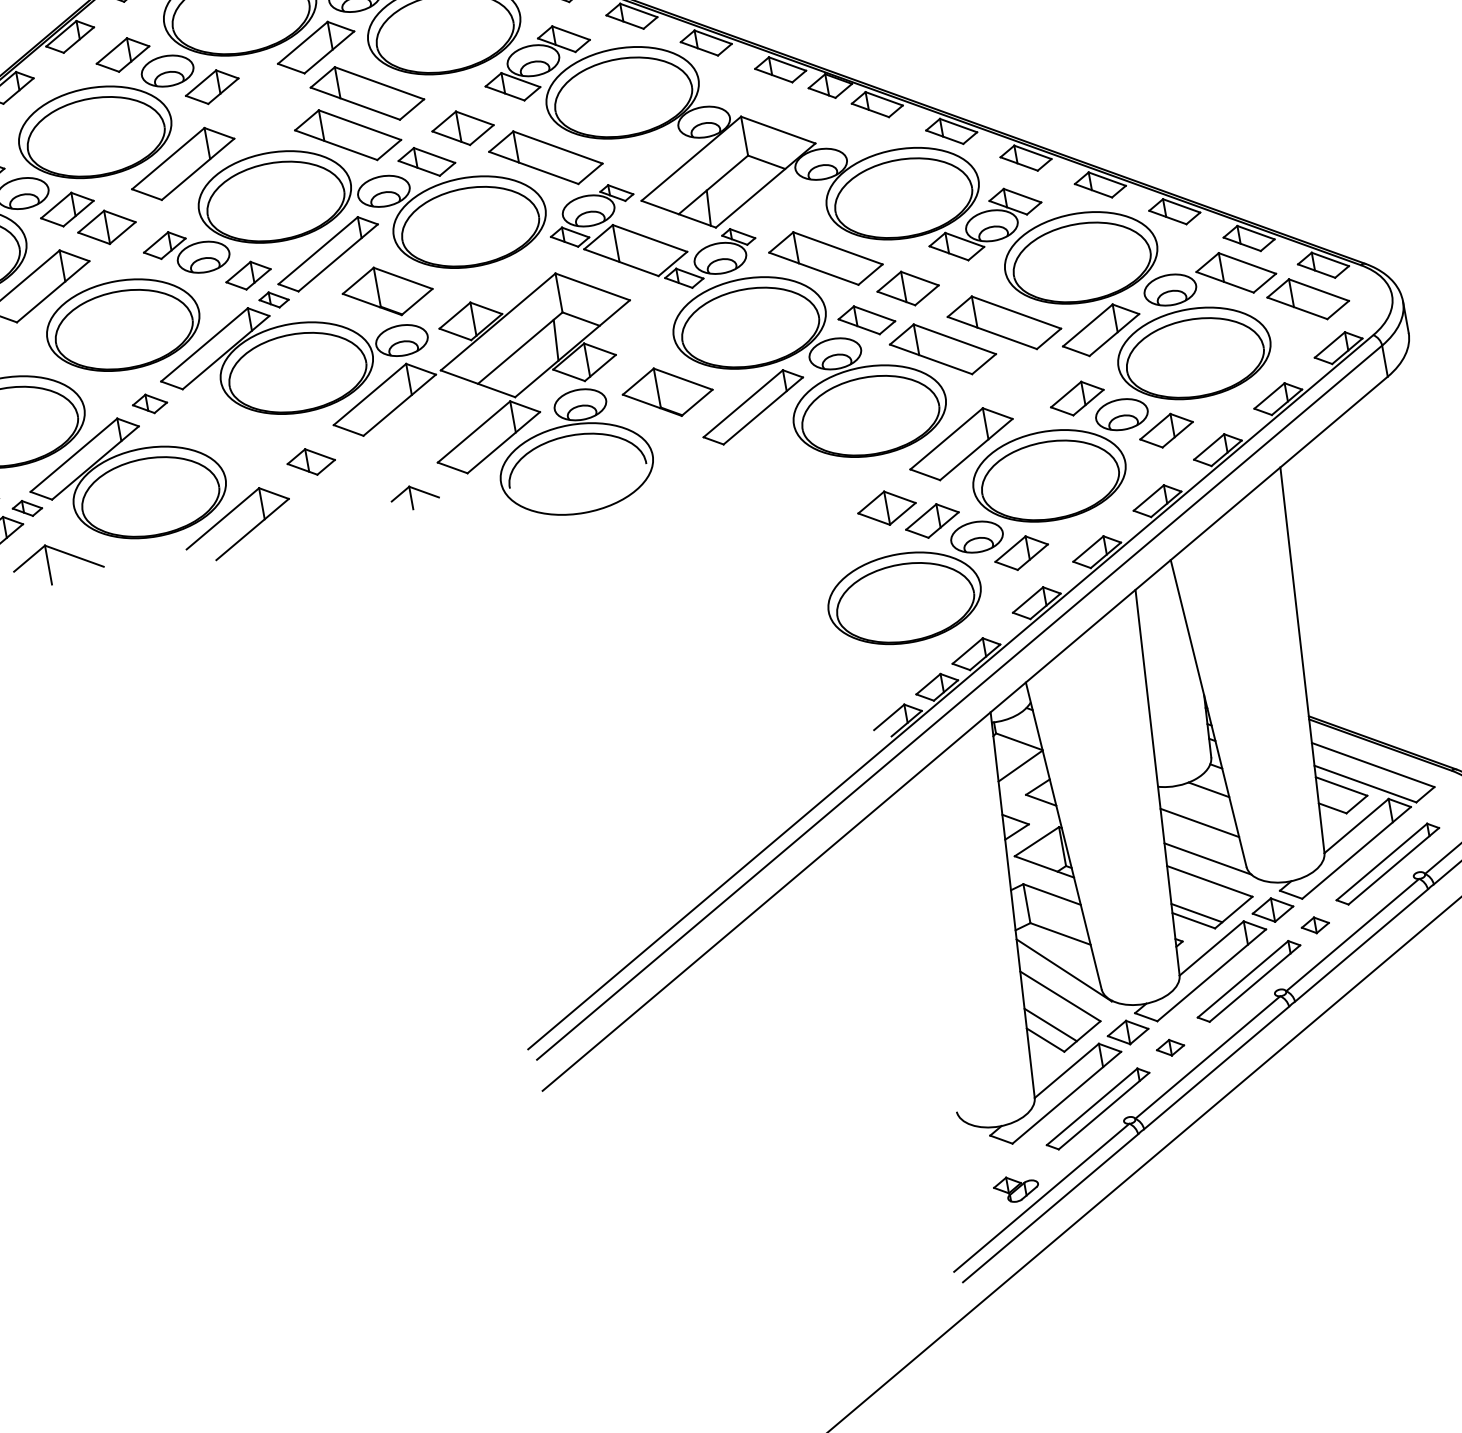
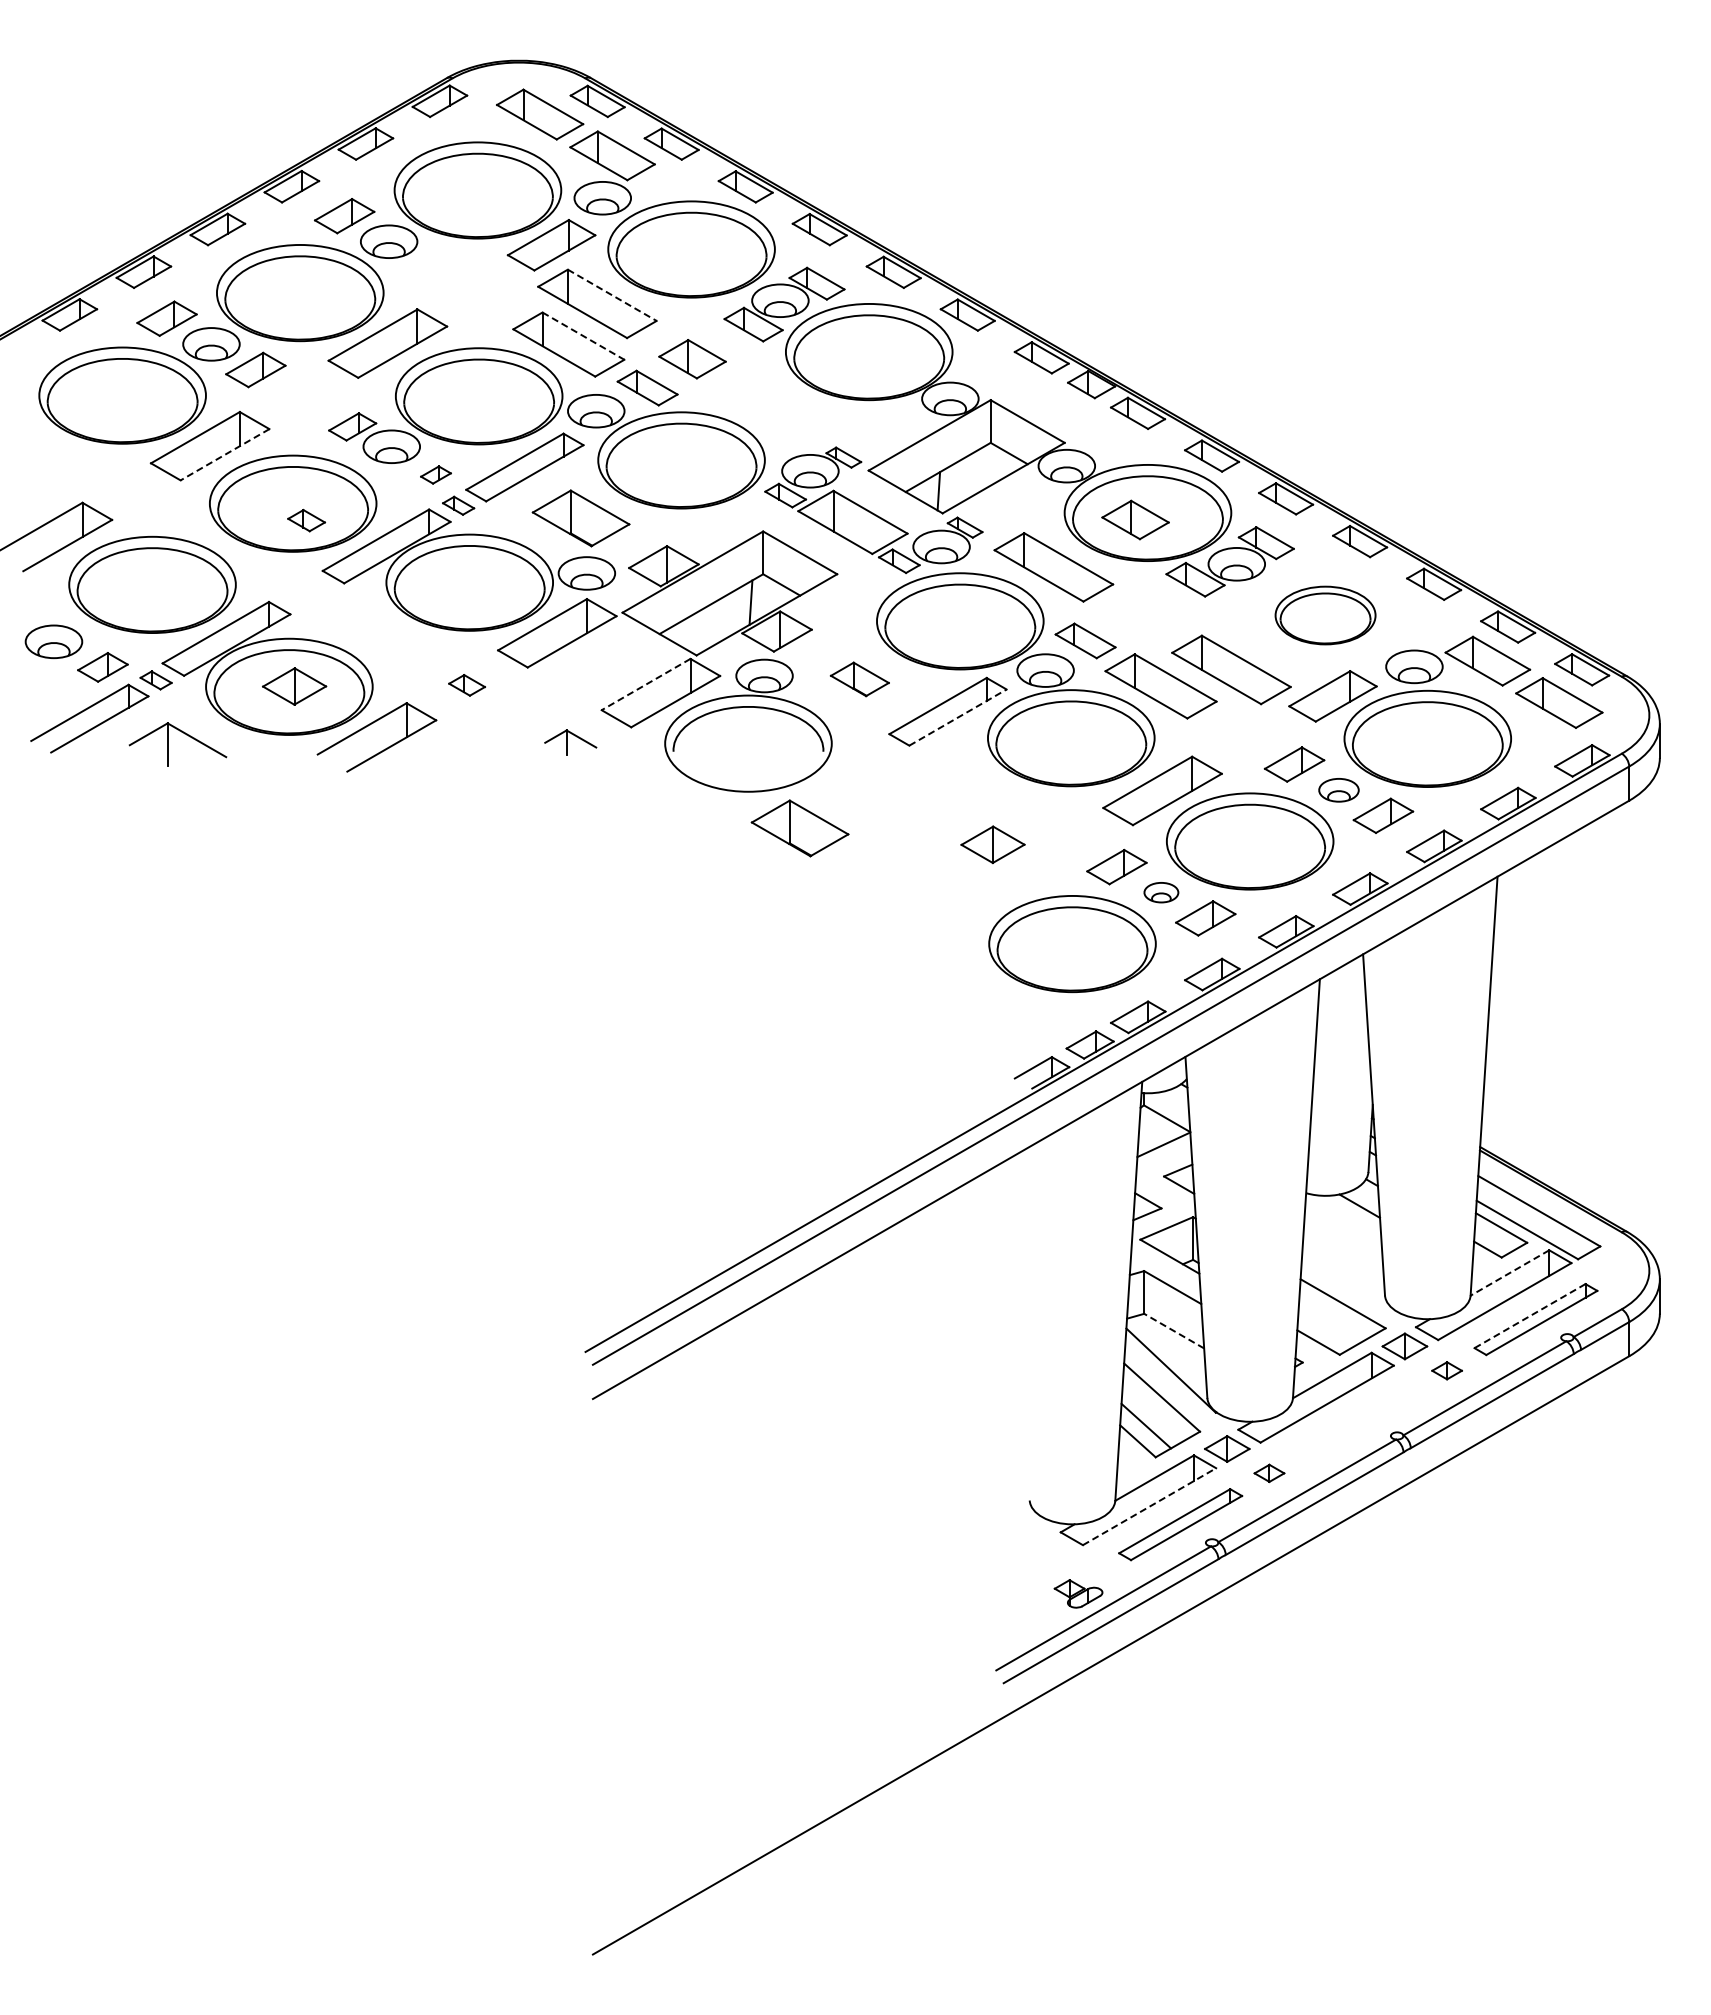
line: (379, 83) -> (612, 295), solid -> dashed
part: (212, 87) -> (433, 267), removed
line: (360, 125) -> (583, 336), solid -> dashed
part: (545, 157) -> (774, 406), removed
part: (106, 227) -> (294, 686), moved
part: (1081, 257) -> (1325, 615), size x0.6
part: (247, 275) -> (435, 474), size x0.6
part: (907, 288) -> (1135, 519), moved
line: (52, 292) -> (224, 455), solid -> dashed
part: (667, 392) -> (859, 679), size x0.6
part: (149, 403) -> (306, 520), moved
line: (763, 410) -> (958, 717), solid -> dashed
part: (1121, 415) -> (1338, 790), size x0.7
line: (473, 432) -> (645, 684), solid -> dashed
part: (310, 462) -> (466, 685), size x0.7
part: (886, 508) -> (992, 844), moved
part: (977, 536) -> (1161, 892), size x0.6
part: (637, 537) -> (799, 828), added
line: (1199, 822) -> (1343, 1239), removed
line: (1356, 826) -> (1509, 1273), solid -> dashed
line: (1207, 858) -> (1345, 1279), removed
line: (1381, 862) -> (1529, 1316), solid -> dashed
line: (1196, 912) -> (1322, 1334), removed
line: (1060, 934) -> (1174, 1331), solid -> dashed
part: (1248, 981) -> (1365, 1417), removed
line: (1066, 1097) -> (1149, 1506), solid -> dashed

